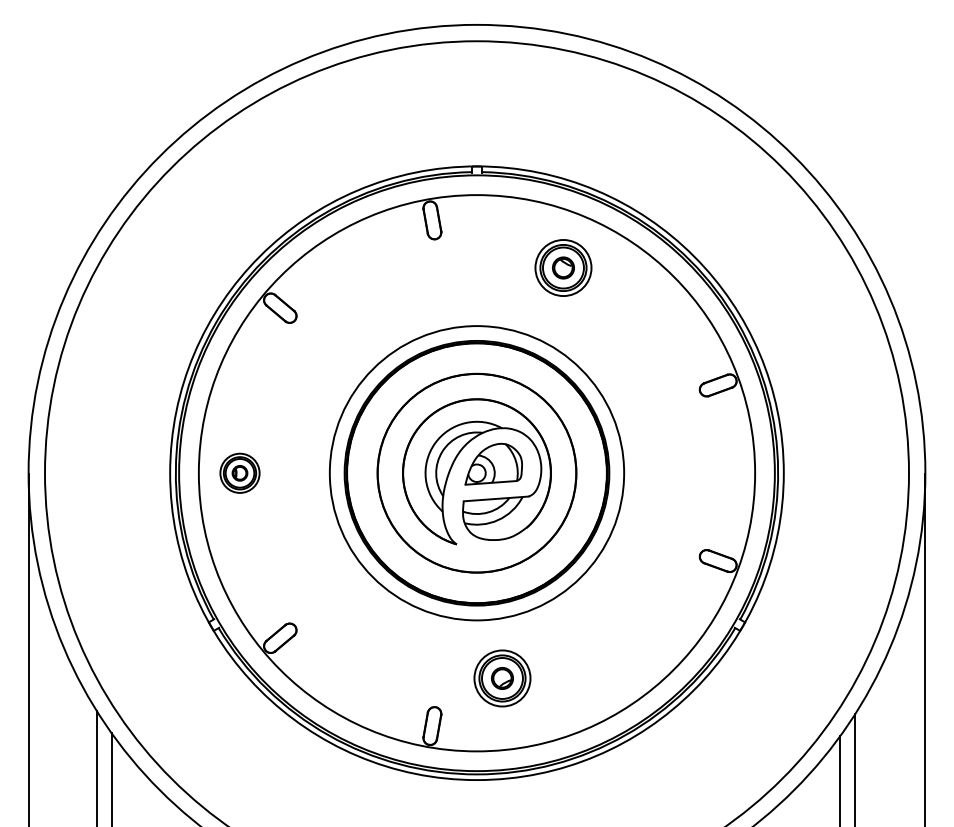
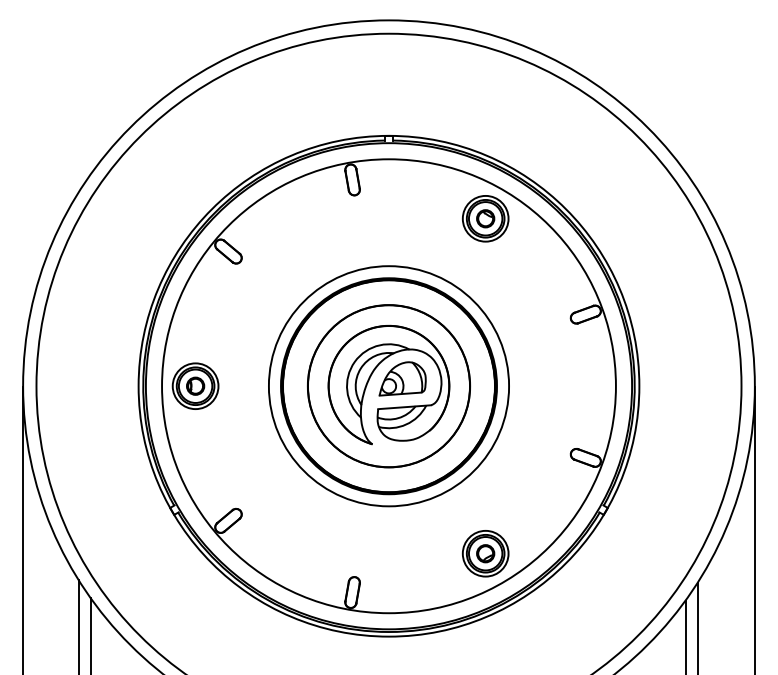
part: (563, 267) -> (485, 218), moved
part: (239, 473) -> (195, 386), size x1.43
part: (502, 678) -> (485, 553), moved

